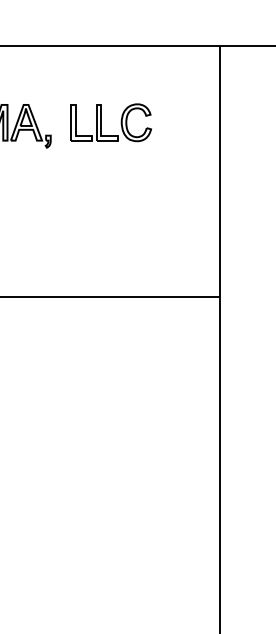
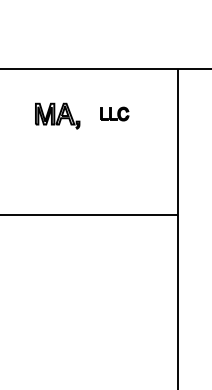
part: (111, 121) -> (114, 113), size x0.6

